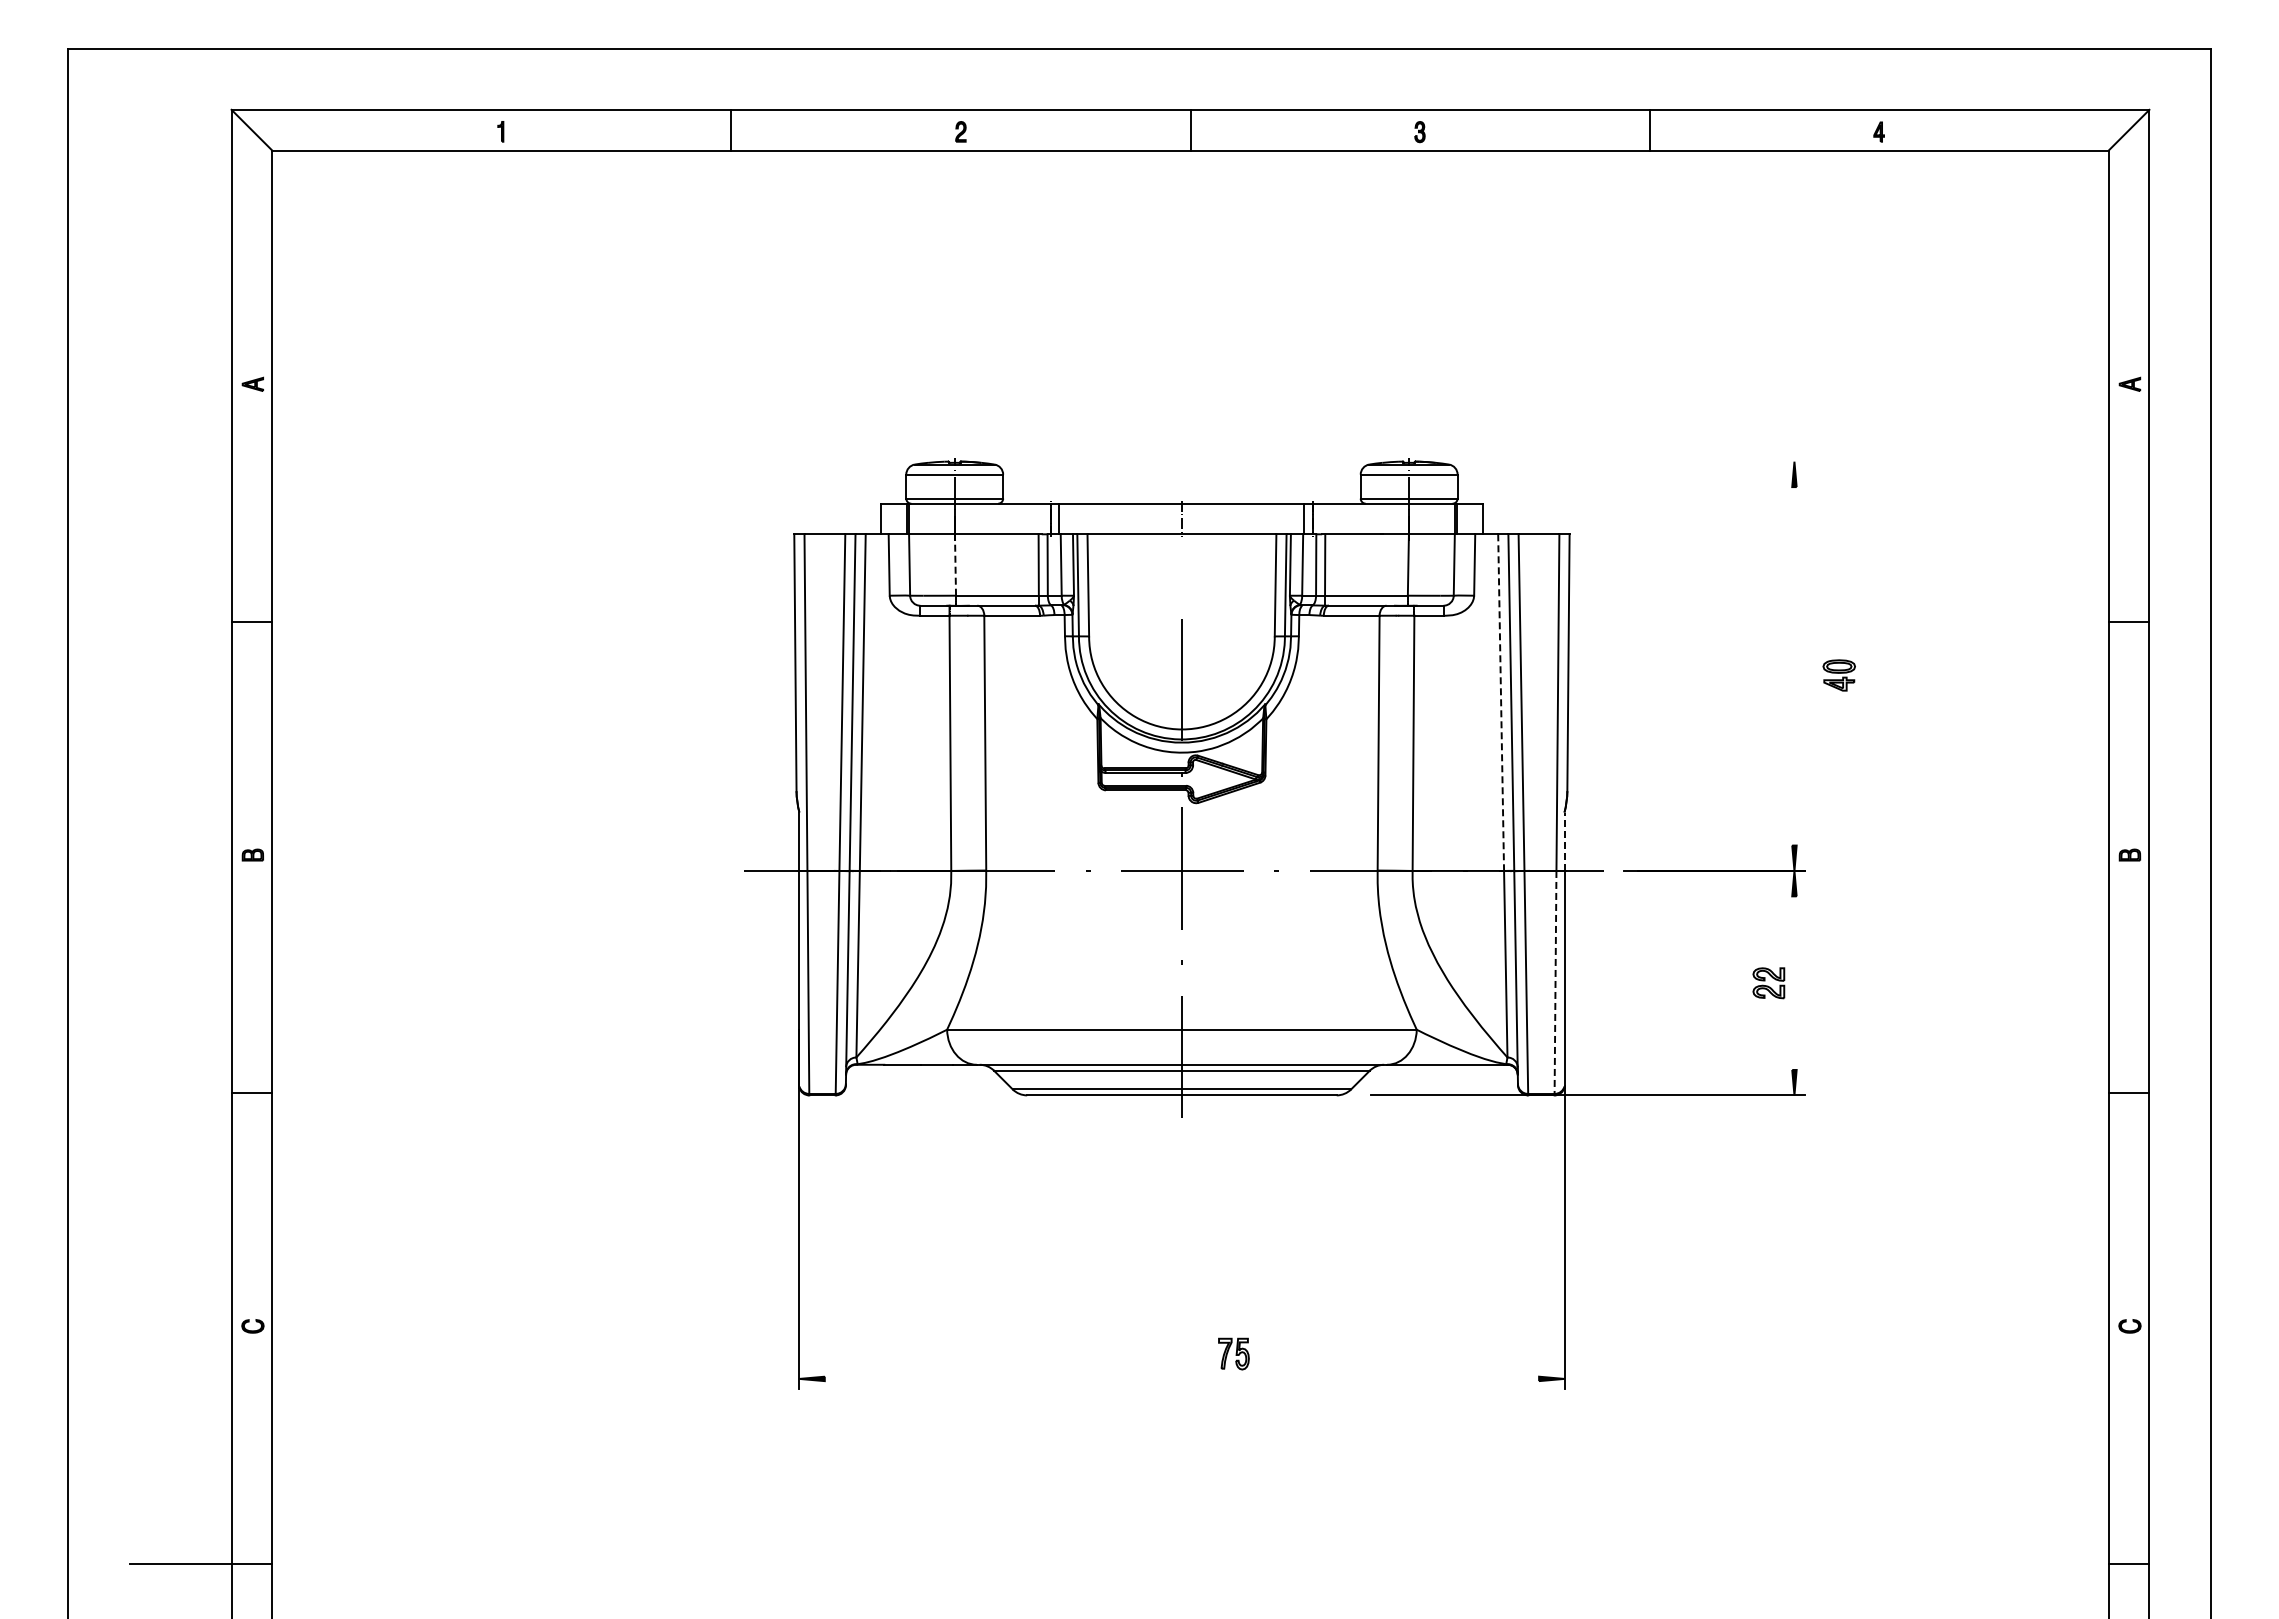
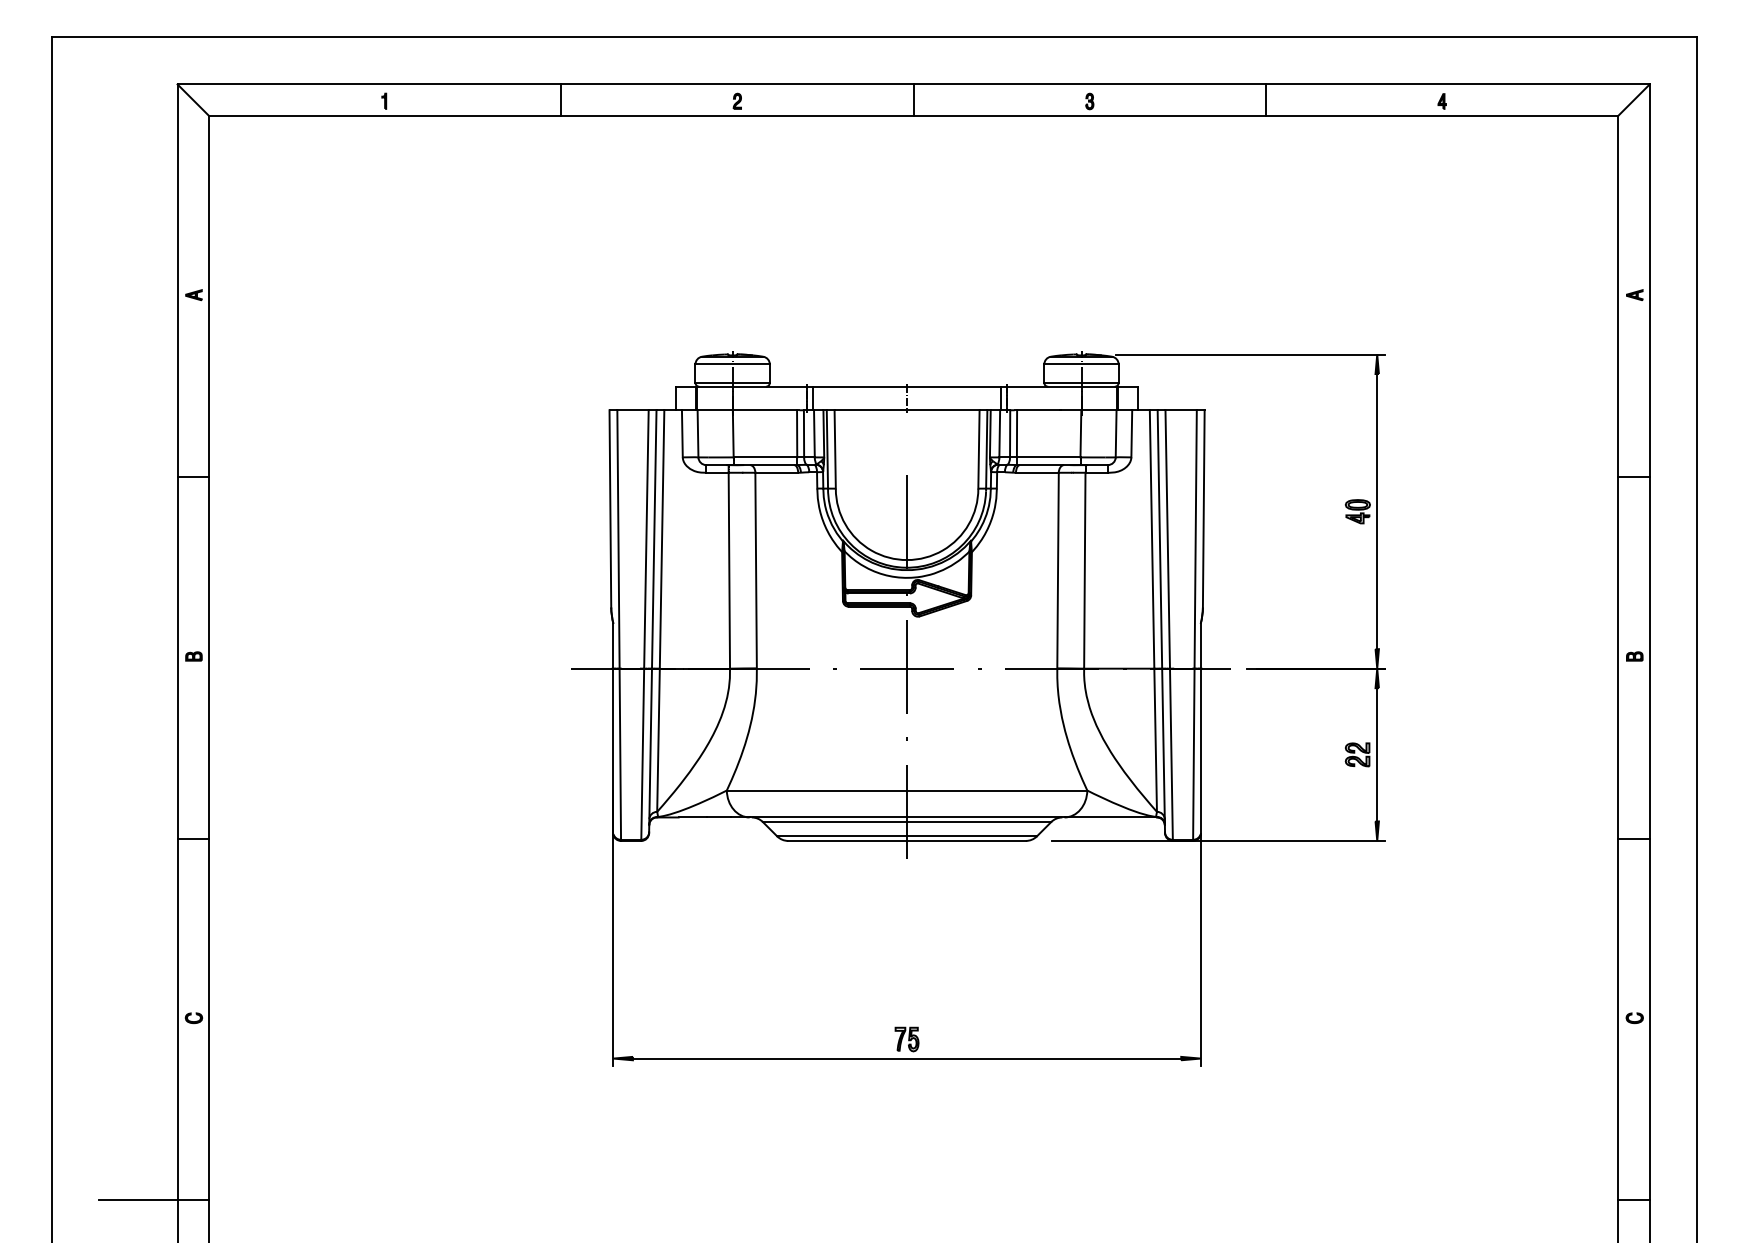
line: (1629, 461) -> (1250, 354), added
line: (955, 565) -> (733, 434), dashed -> solid
line: (1794, 666) -> (1377, 511), added
part: (1838, 675) -> (1357, 511), moved
line: (1501, 703) -> (1152, 540), dashed -> solid
line: (1564, 841) -> (1200, 646), dashed -> solid
line: (1555, 982) -> (1193, 754), dashed -> solid
line: (1794, 982) -> (1377, 754), added
part: (1233, 1353) -> (906, 1039), moved
line: (1181, 1378) -> (906, 1058), added

